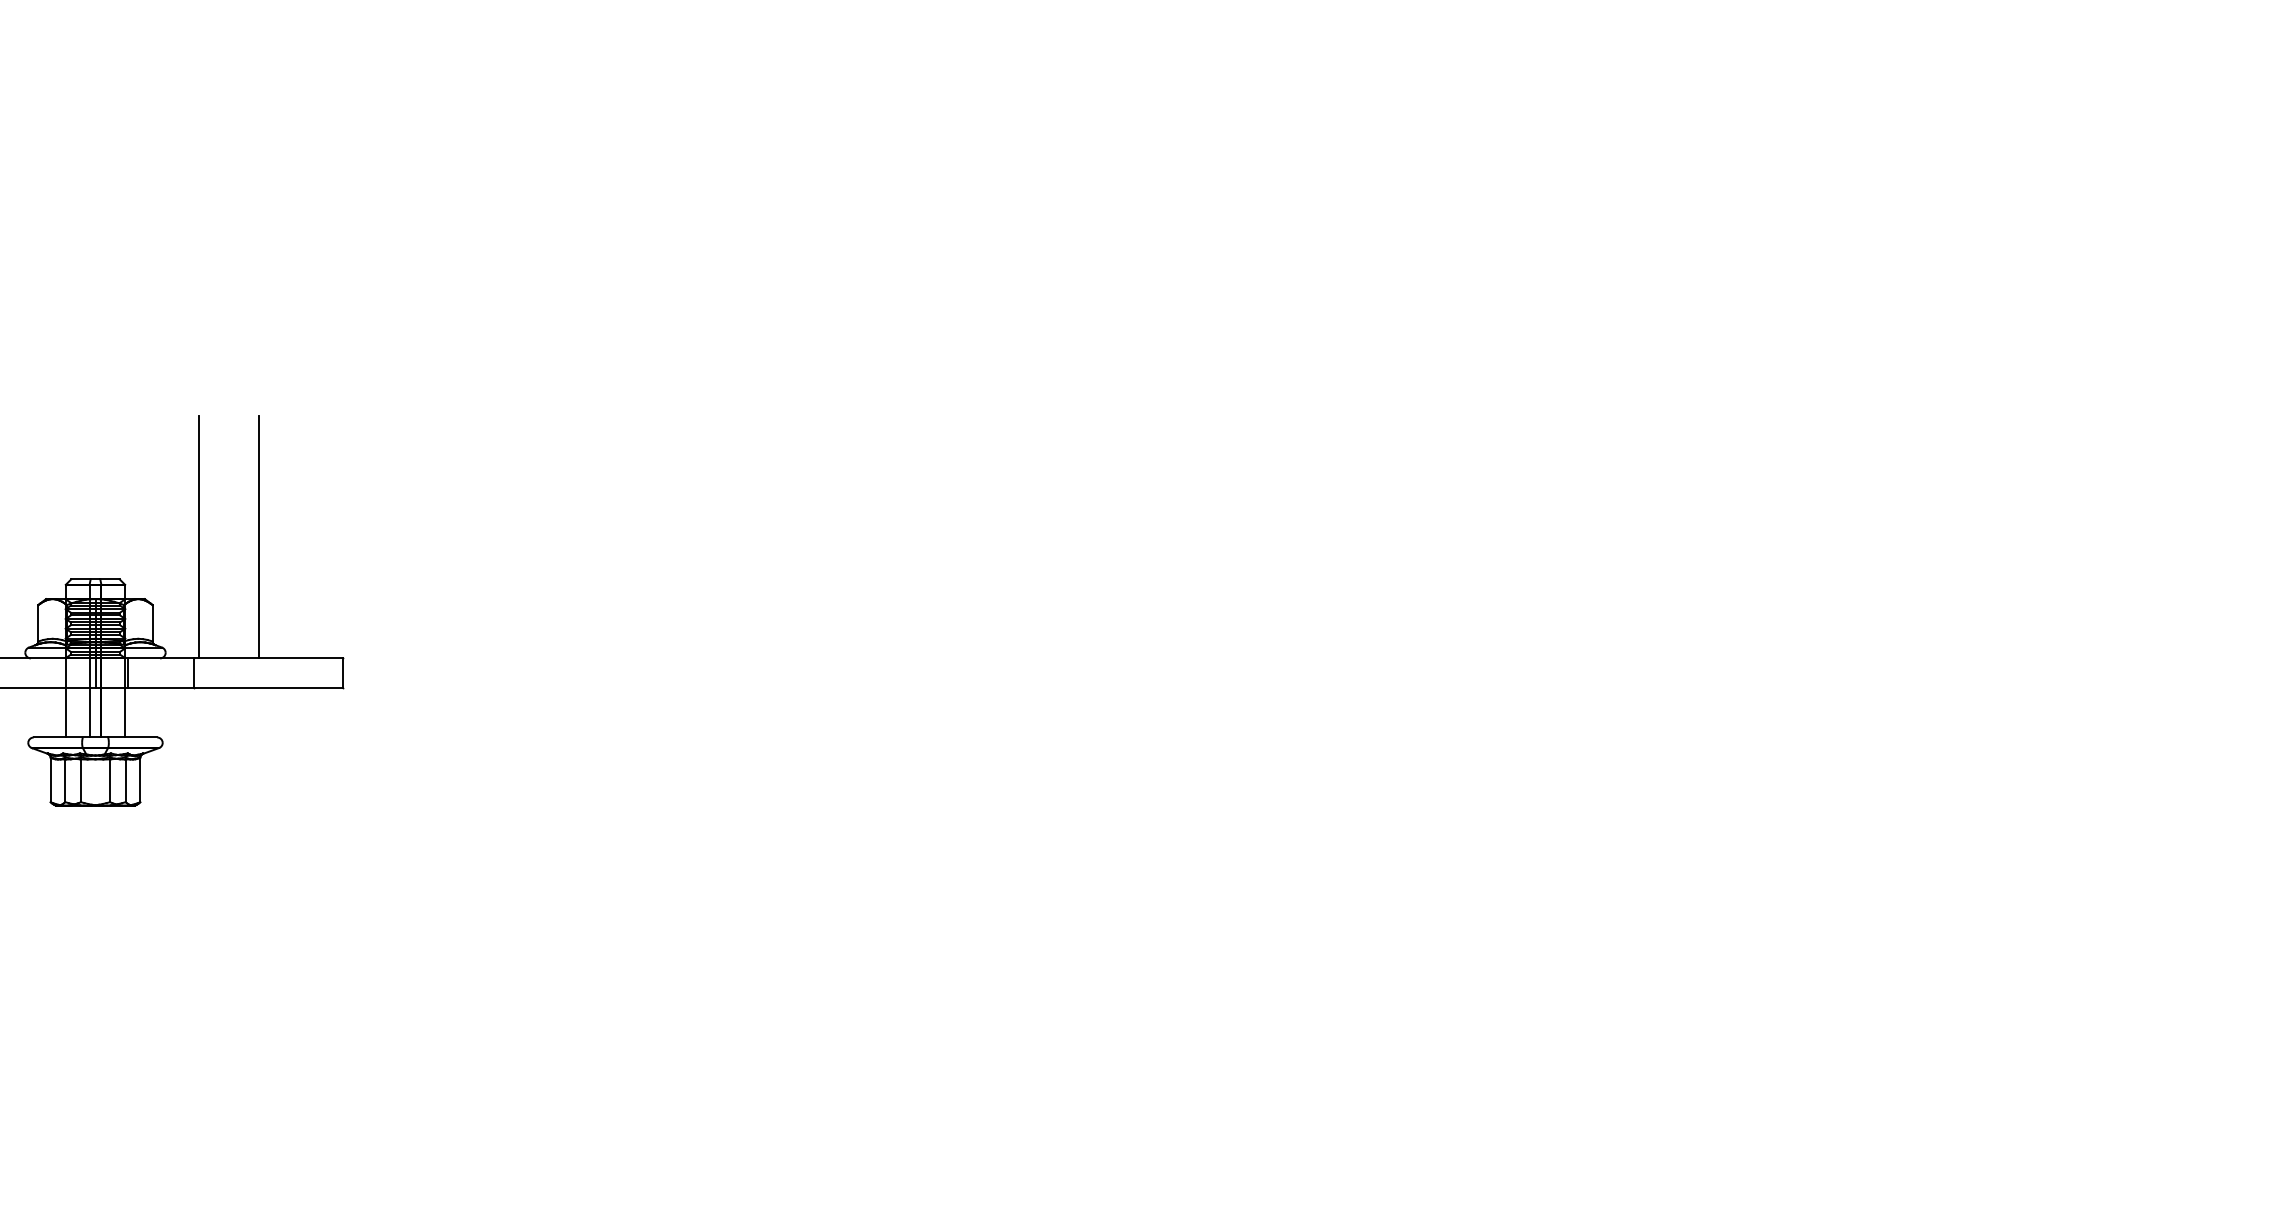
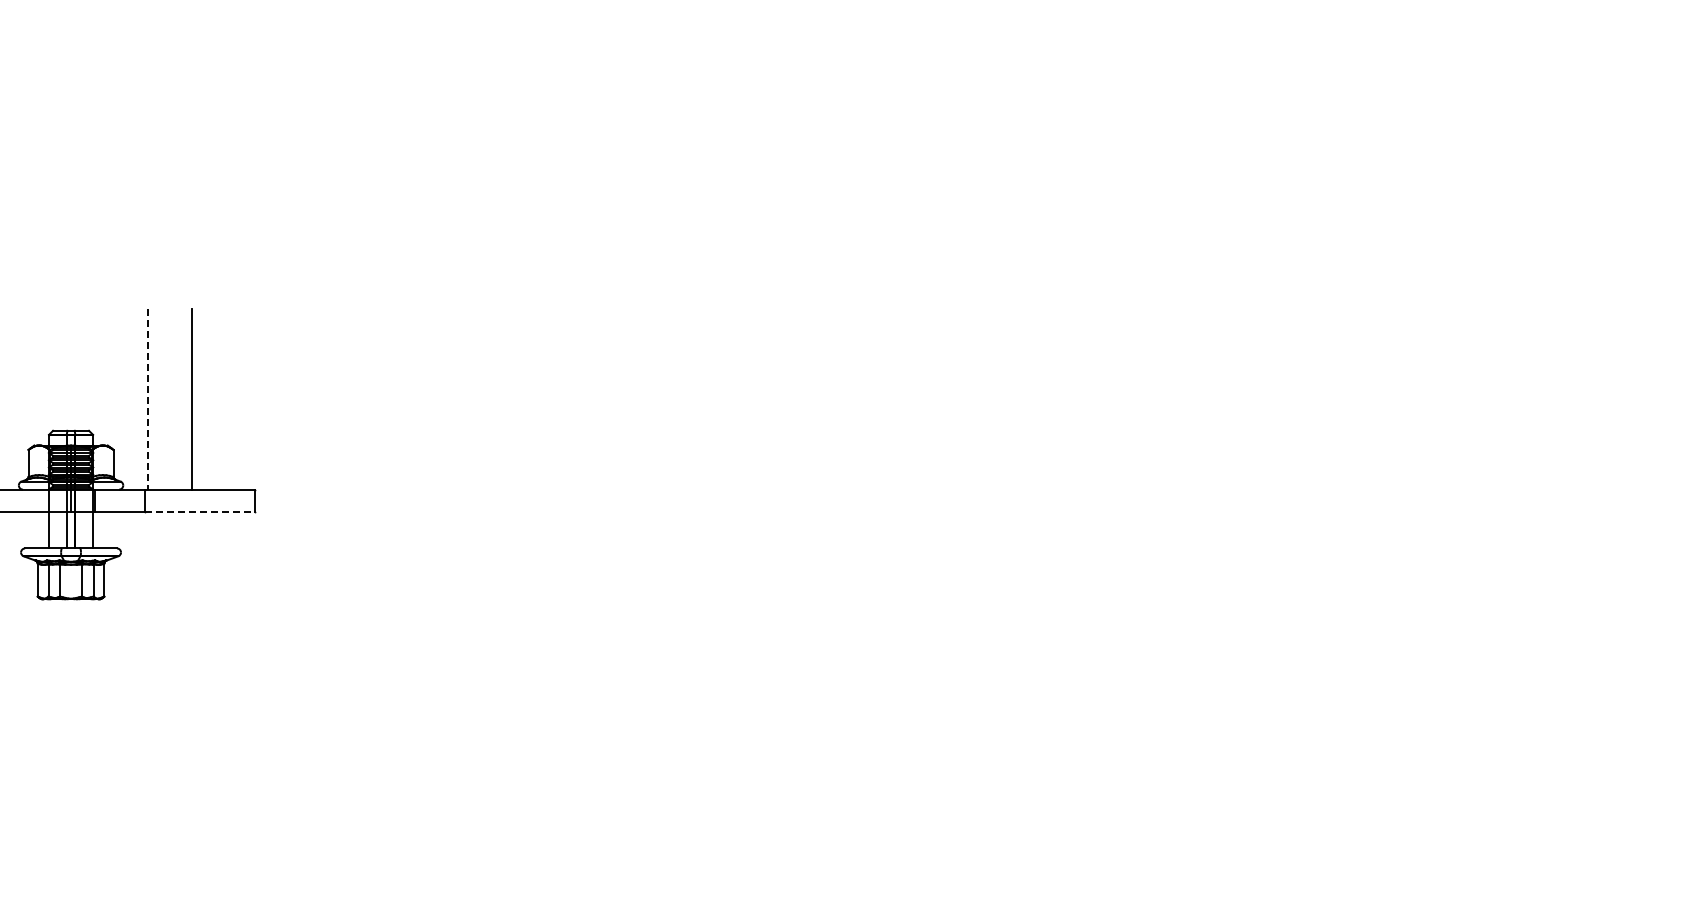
line: (199, 538) -> (148, 400), solid -> dashed
line: (269, 687) -> (200, 511), solid -> dashed

